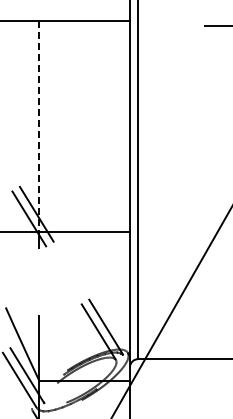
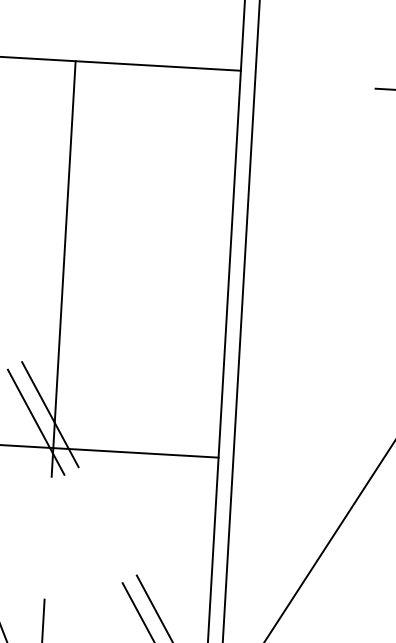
line: (39, 126) -> (64, 254), dashed -> solid

